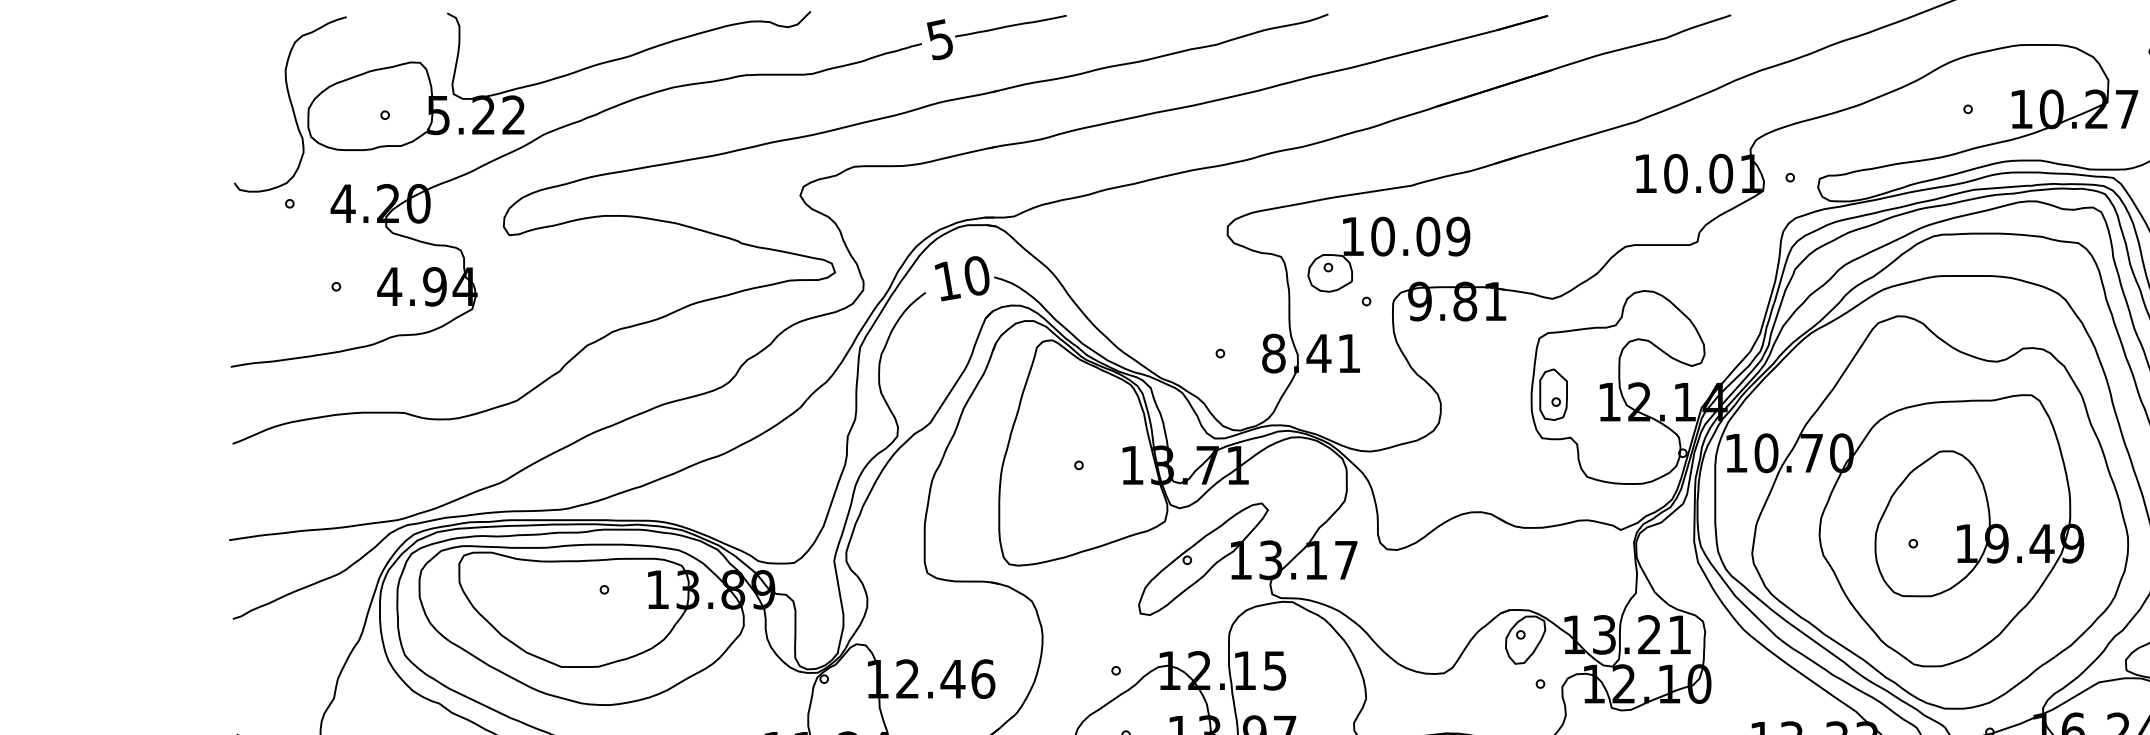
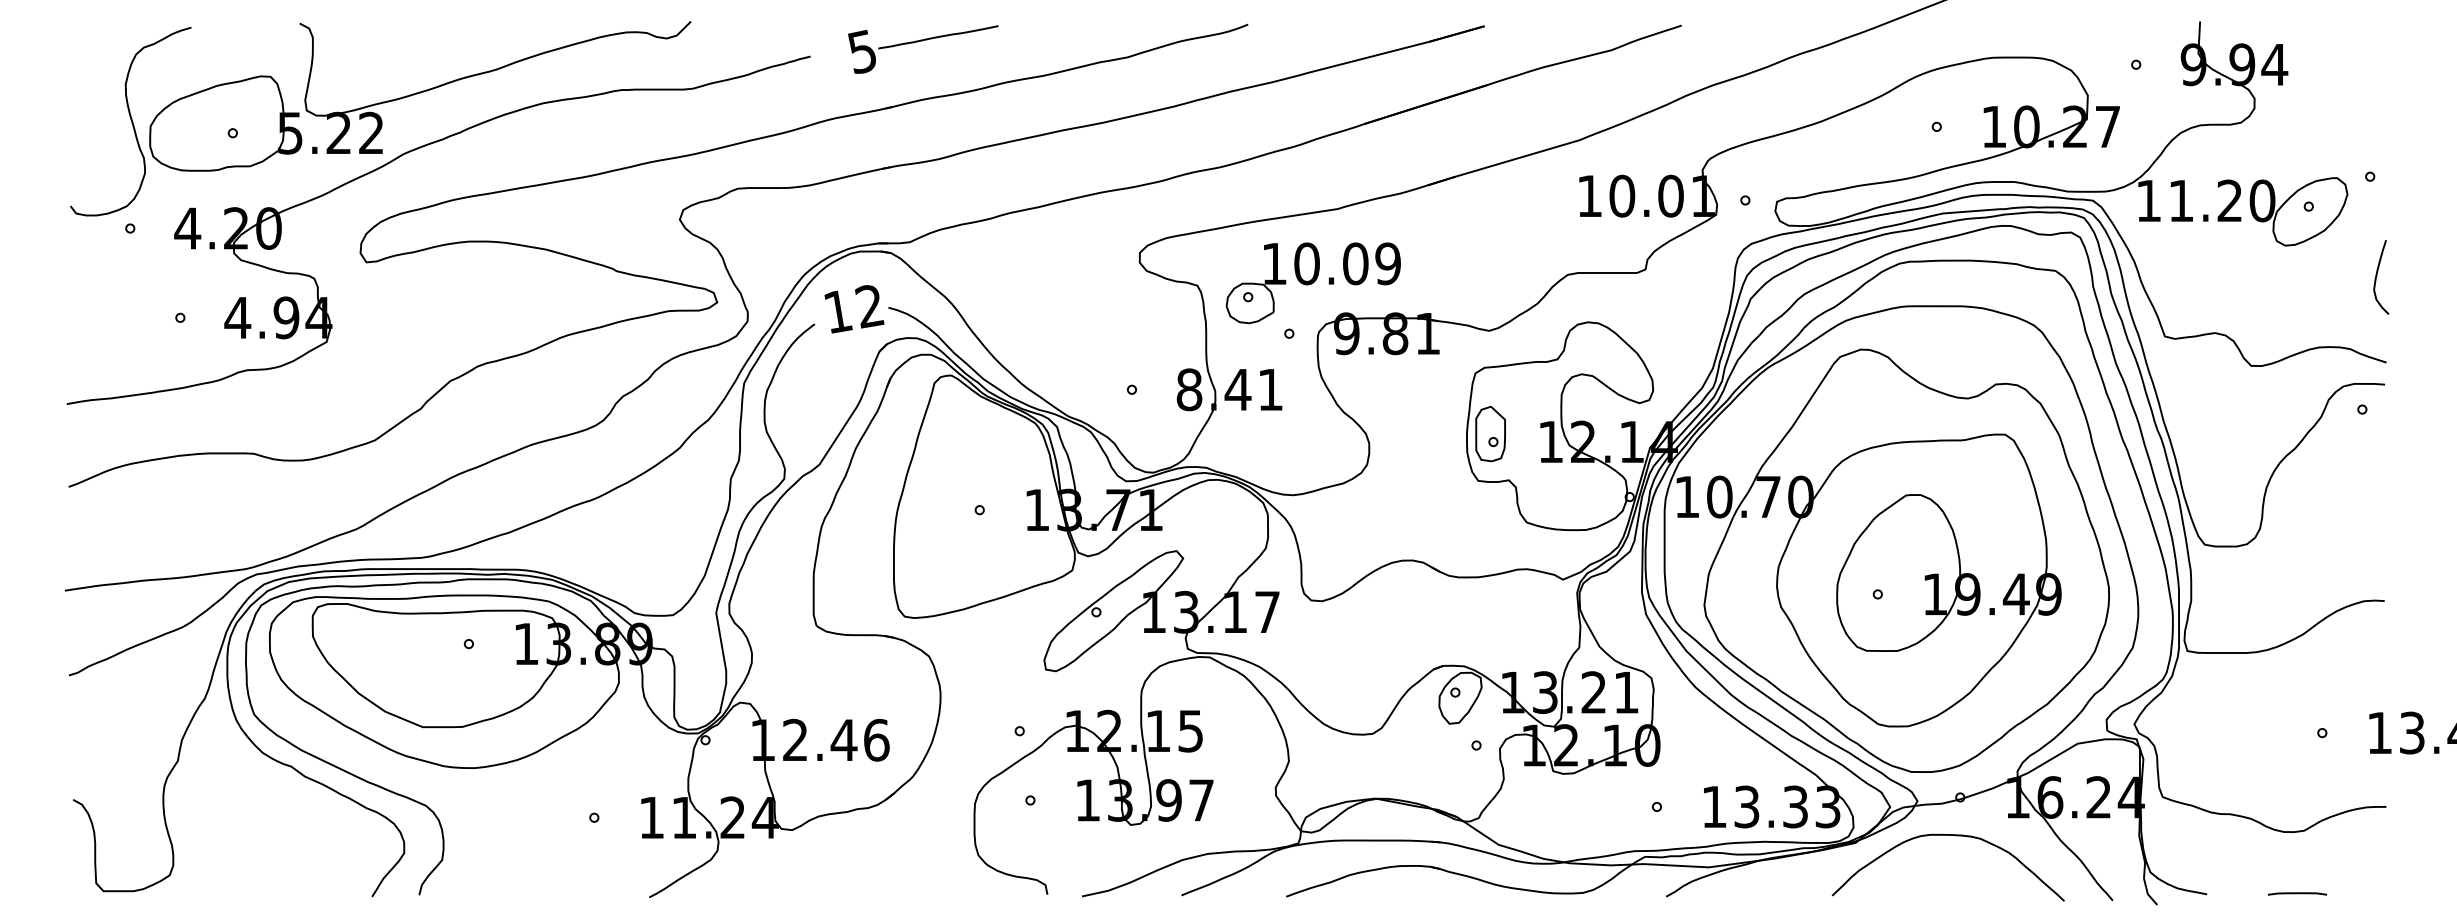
part: (996, 30) -> (922, 41), moved
text: (976, 276) -> (869, 306), 10 -> 12

